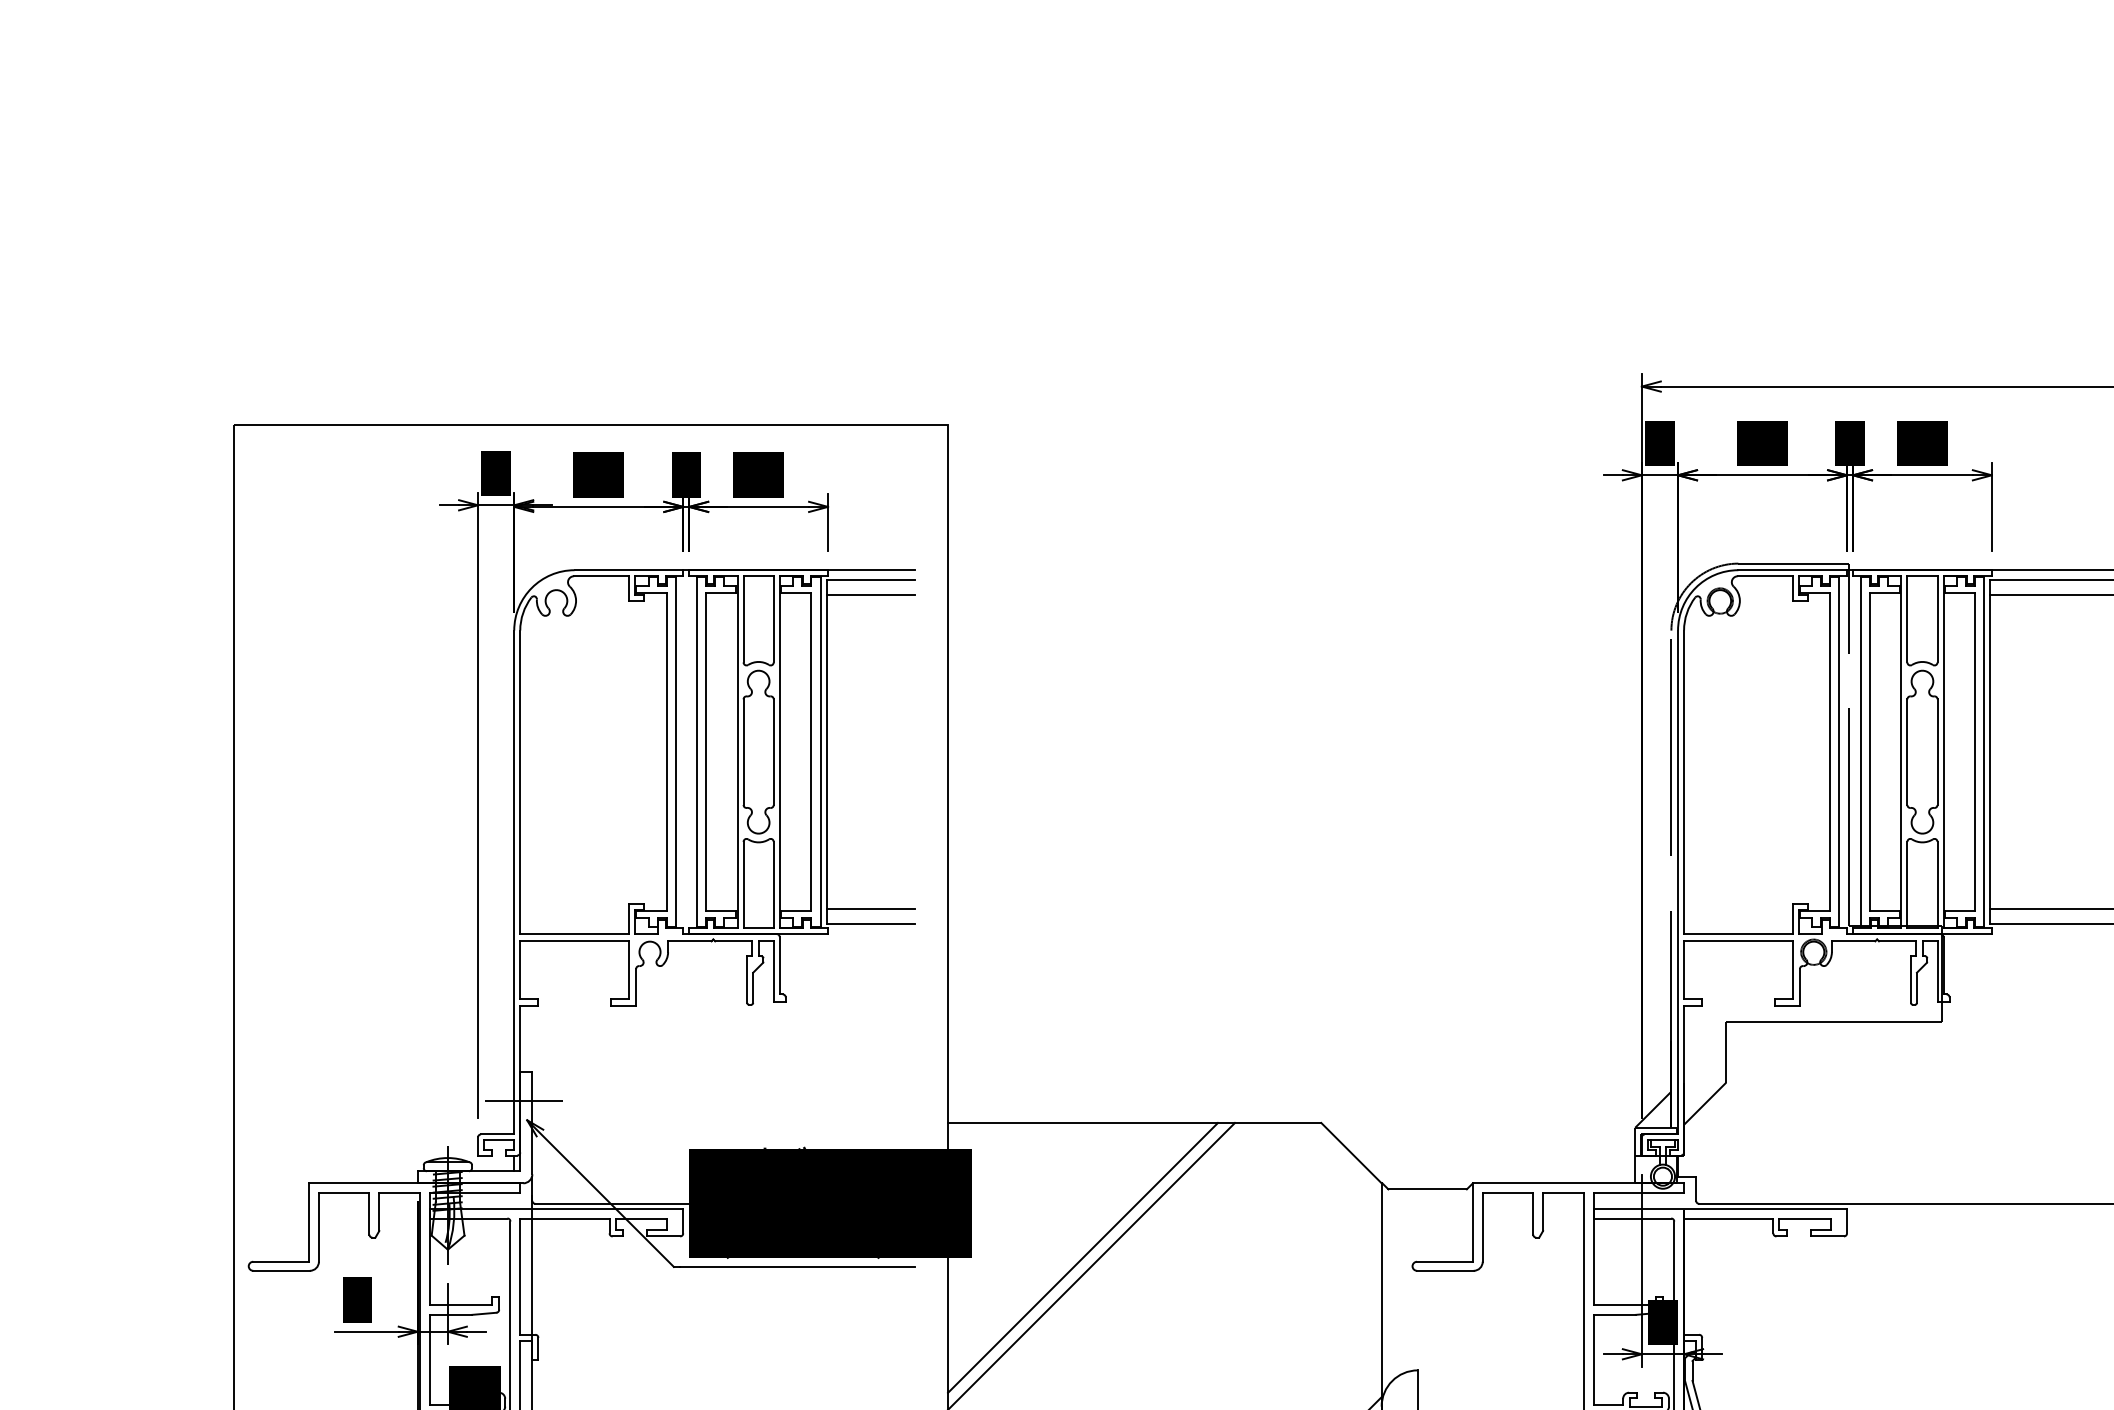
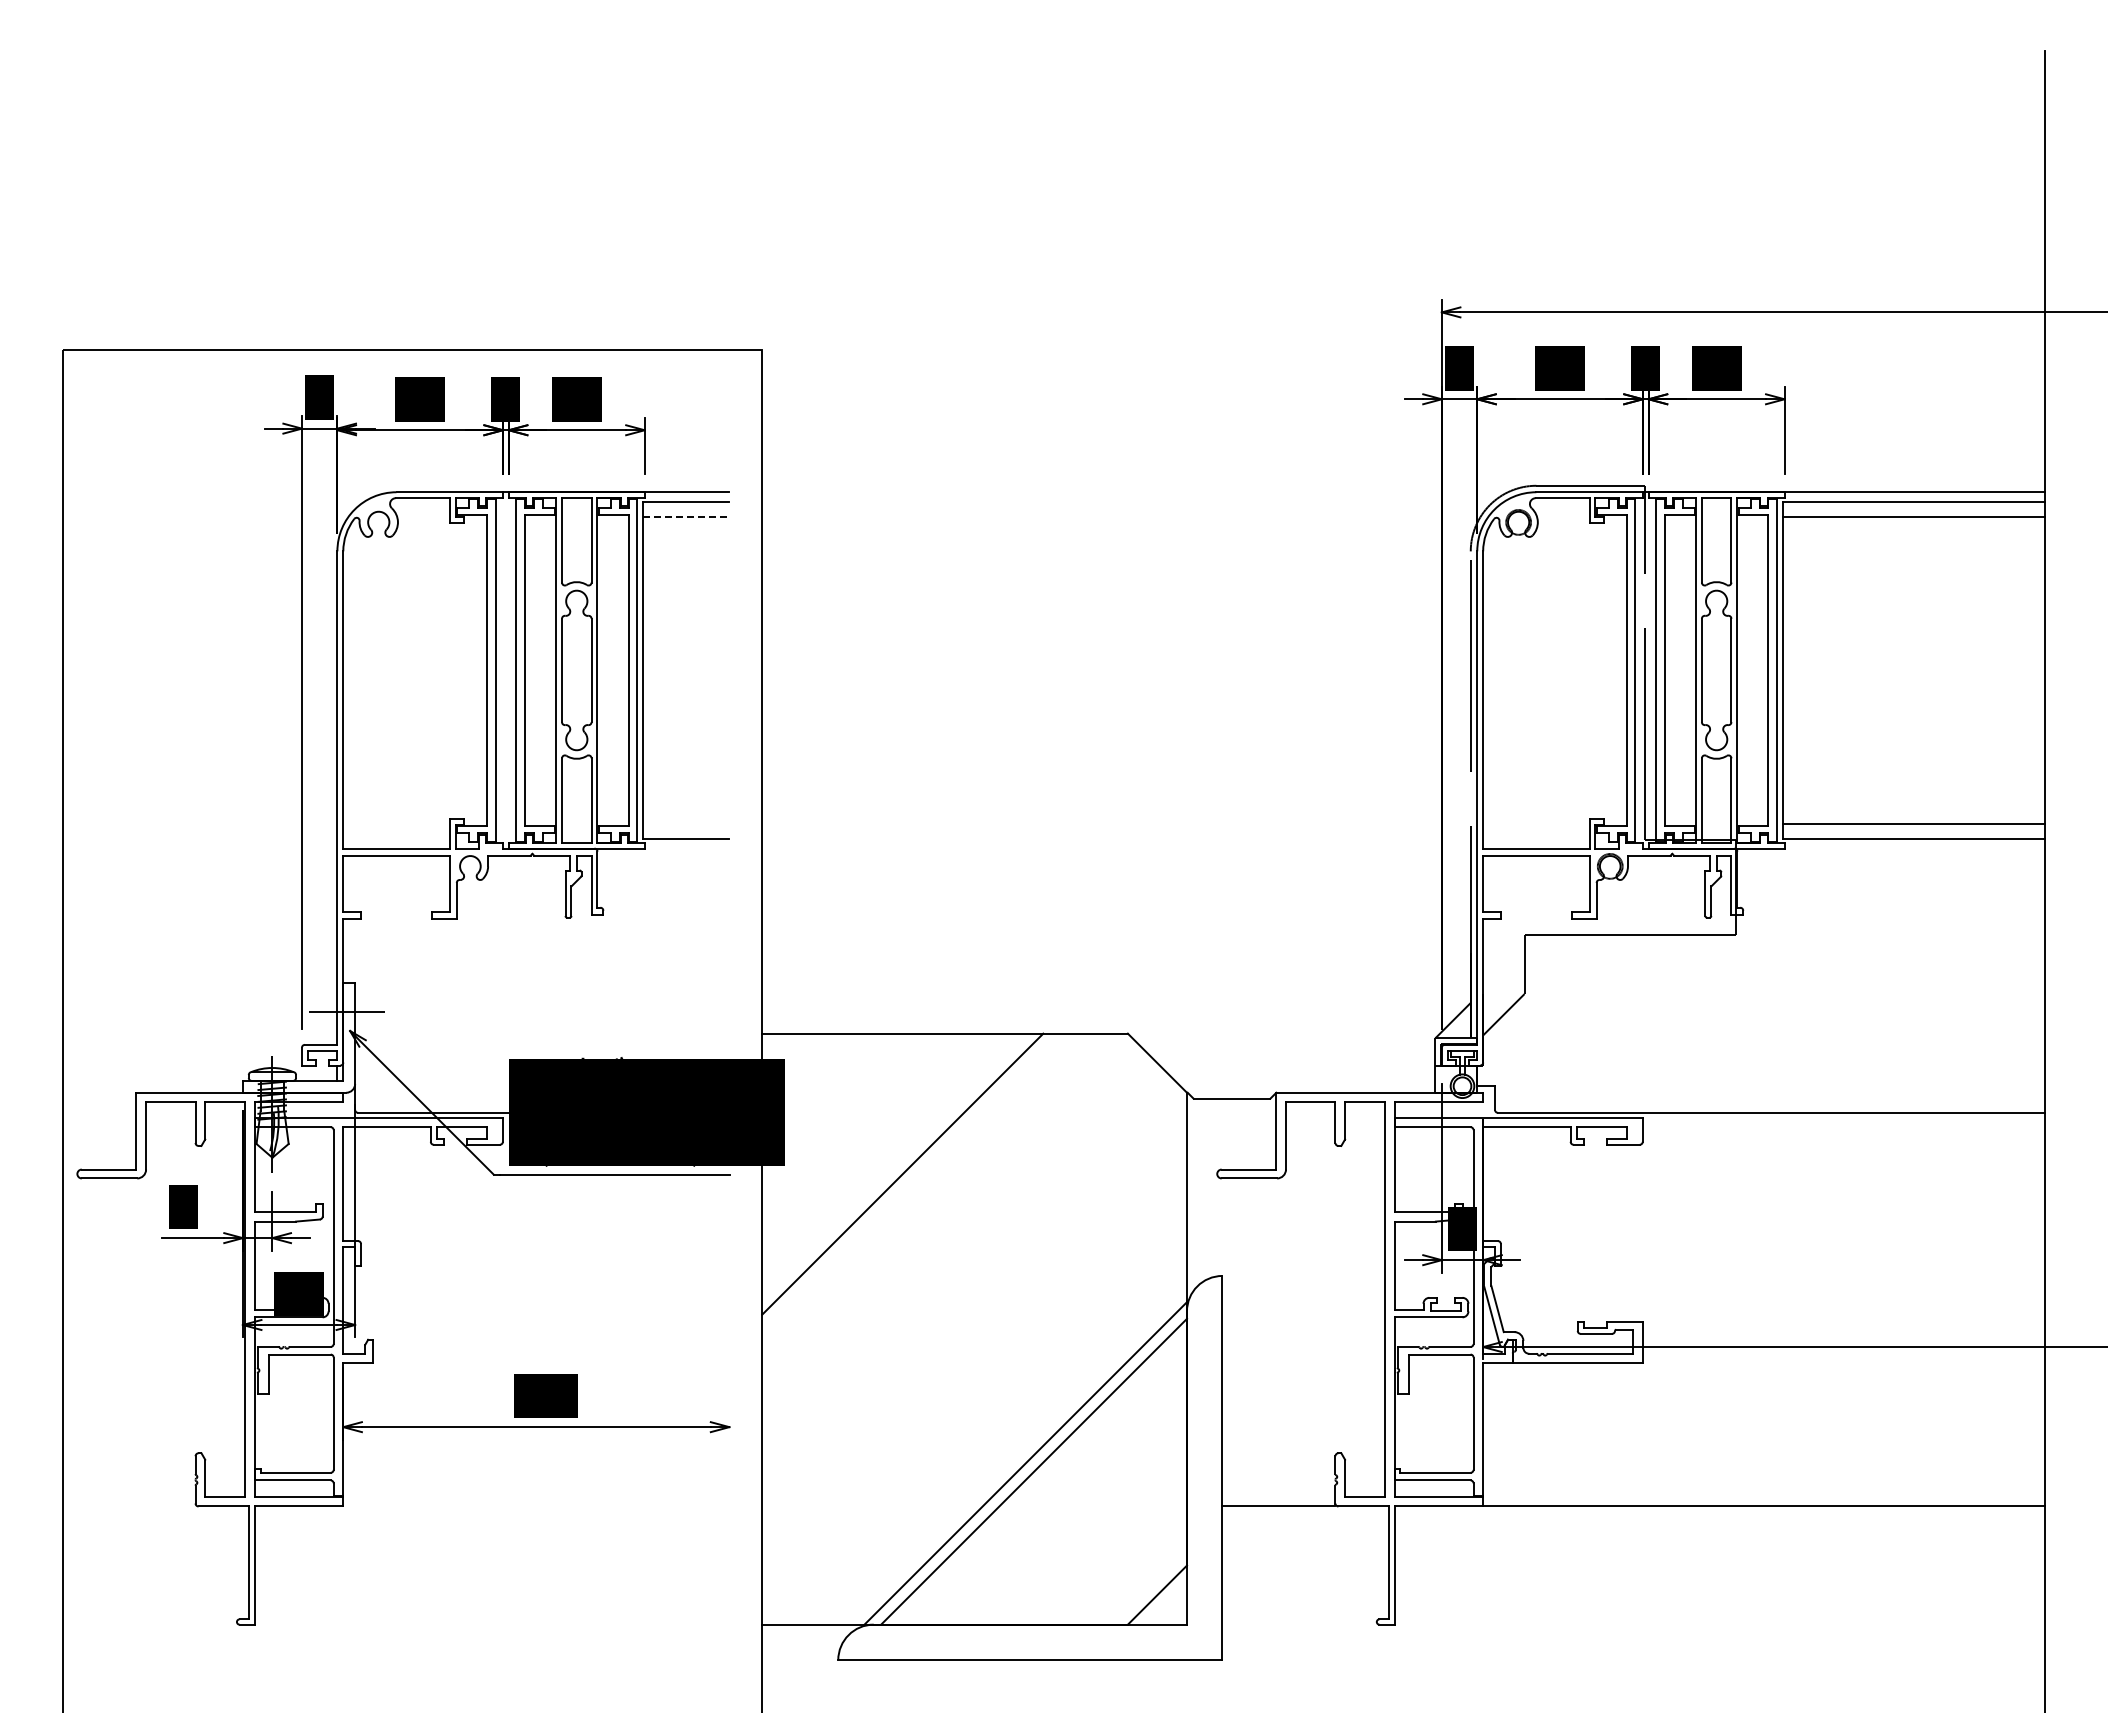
line: (870, 594) -> (686, 516), solid -> dashed
line: (870, 909) -> (686, 824), removed
line: (1083, 1257) -> (894, 1165), removed

